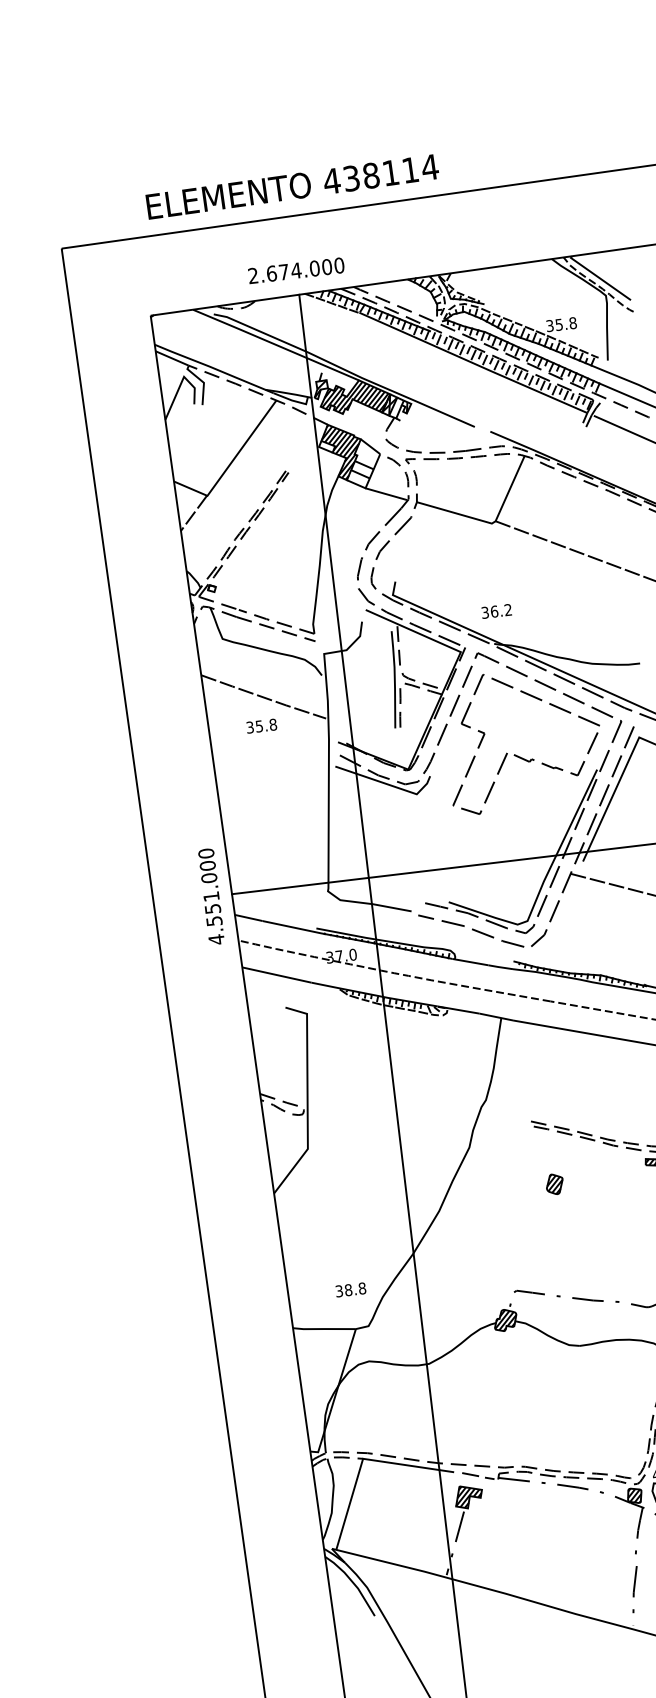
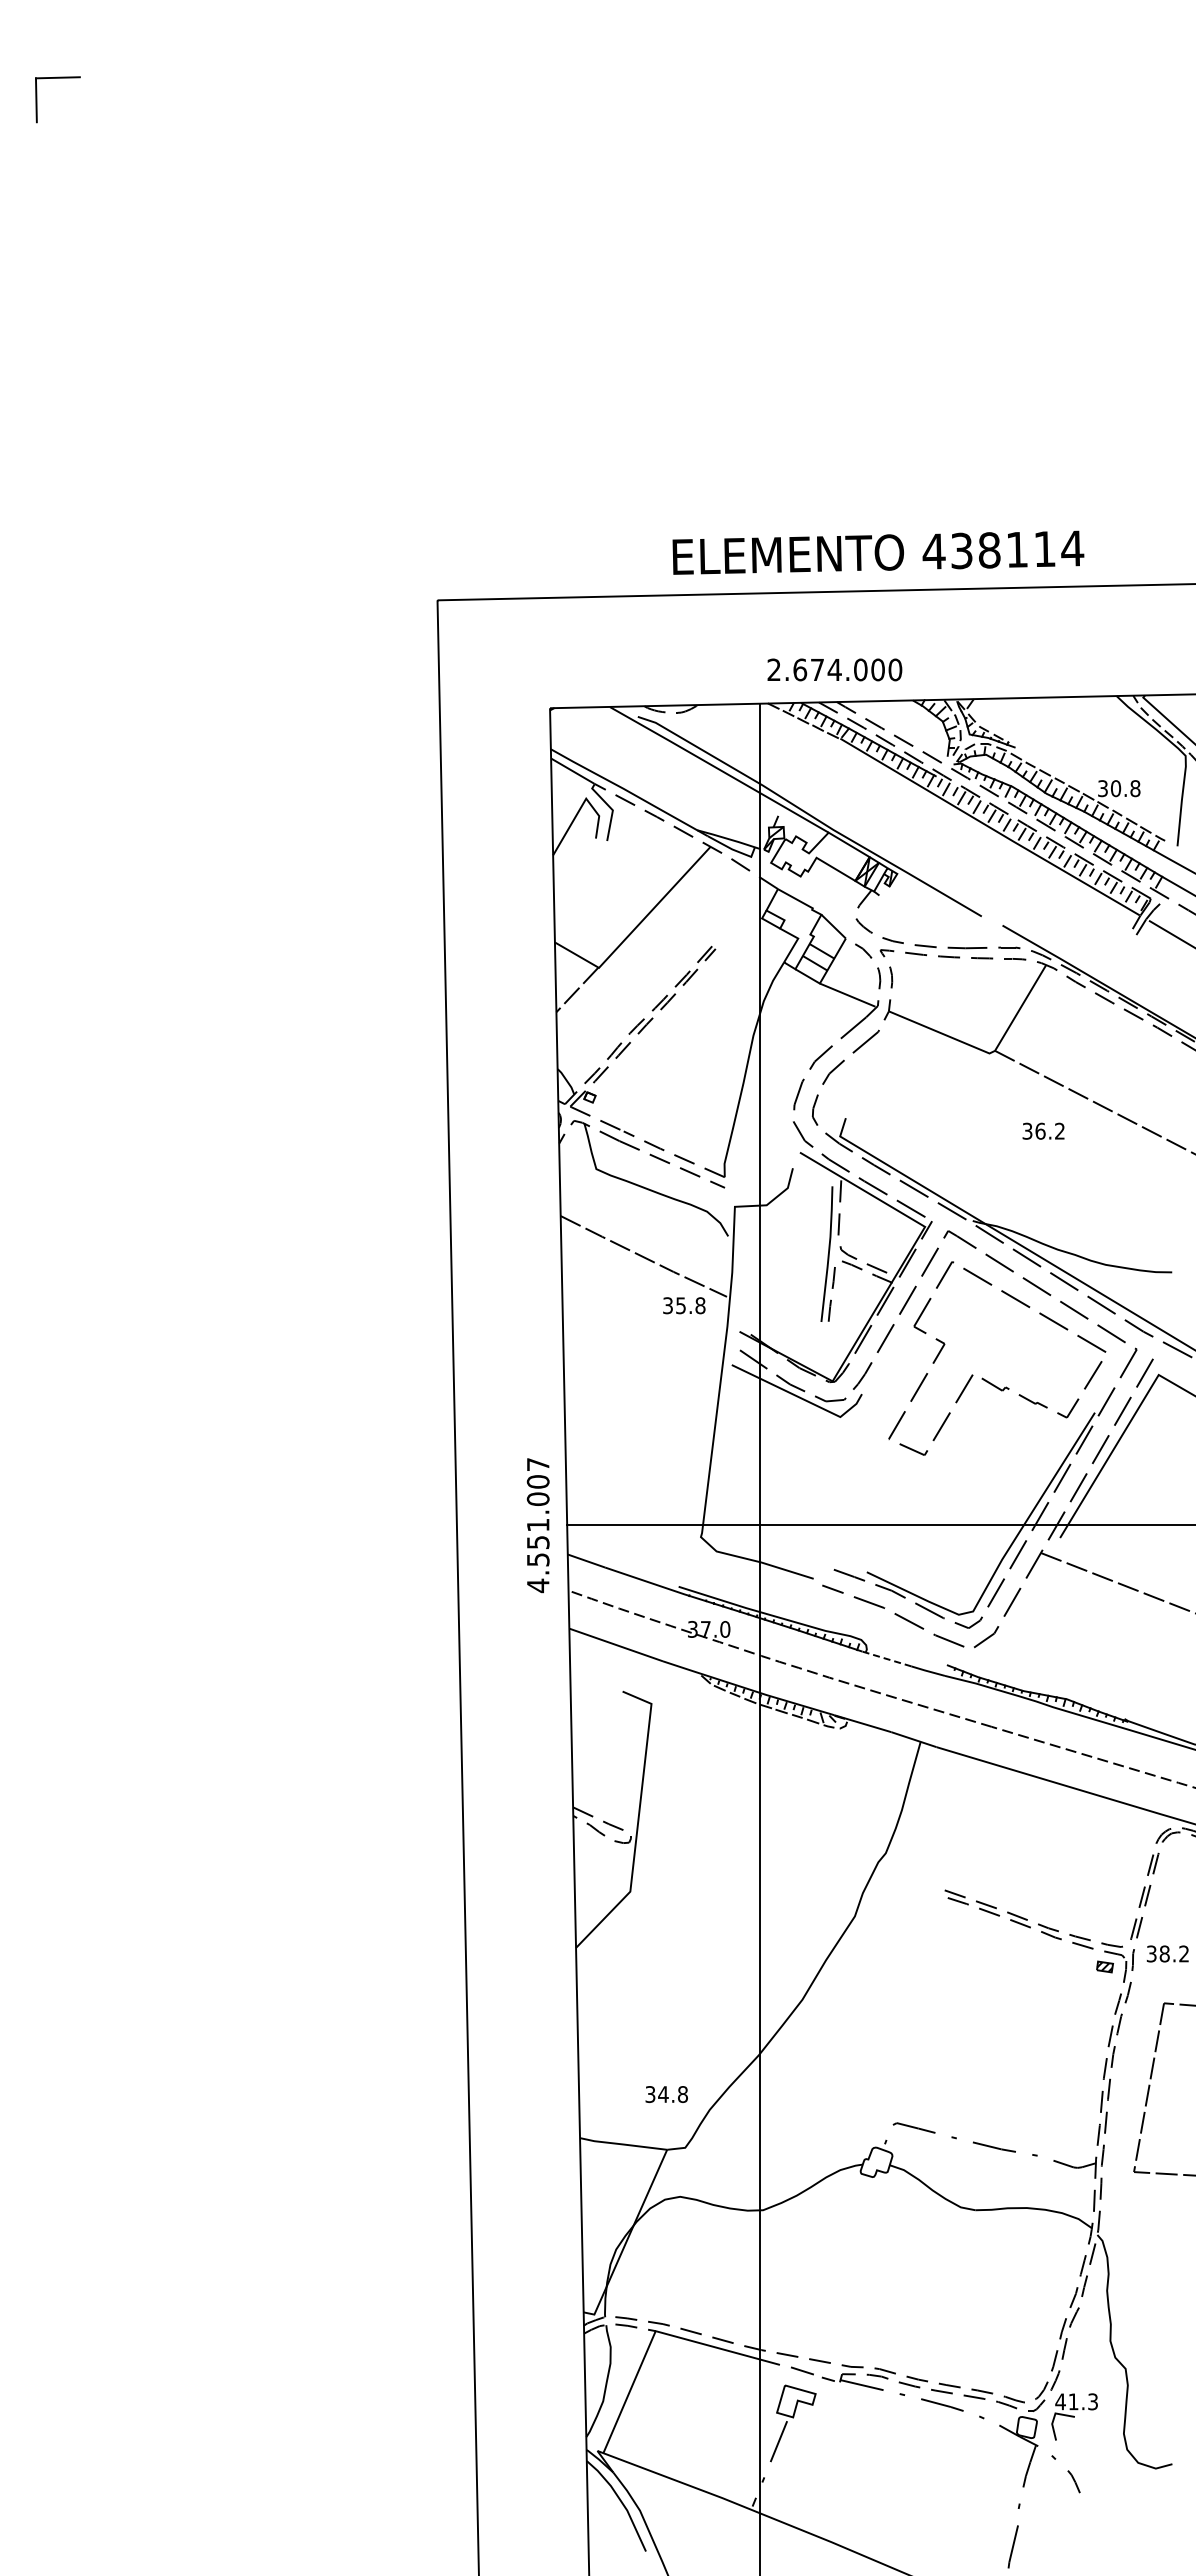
text: (292, 186) -> (878, 552), moved
text: (296, 270) -> (834, 669), moved
text: (558, 324) -> (1115, 788), 35.8 -> 30.8
hatch: (355, 398) -> (820, 856), removed
hatch: (341, 451) -> (792, 928), removed
text: (496, 610) -> (1043, 1130), moved
text: (261, 725) -> (684, 1305), moved
text: (205, 853) -> (537, 1464), 4.551.000 -> 4.551.007
line: (470, 962) -> (886, 1659), solid -> dashed
part: (554, 1184) -> (967, 1981), removed
text: (348, 1290) -> (663, 2094), 38.8 -> 34.8
hatch: (505, 1320) -> (876, 2162), removed
hatch: (634, 1495) -> (1026, 2427), removed
hatch: (468, 1496) -> (795, 2401), removed

